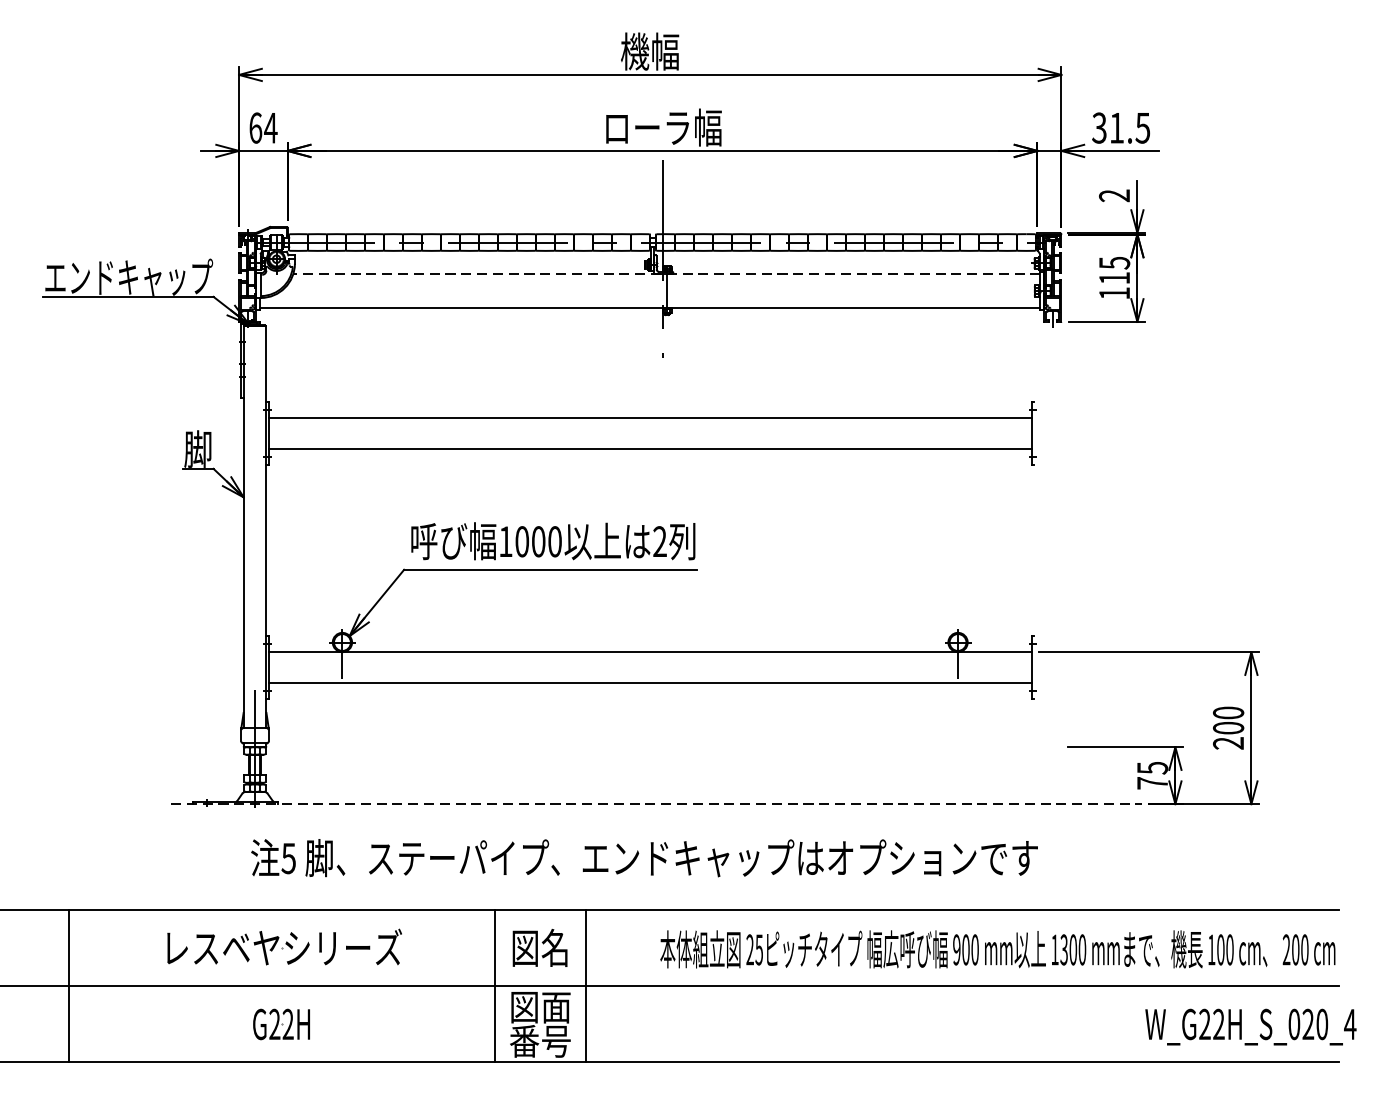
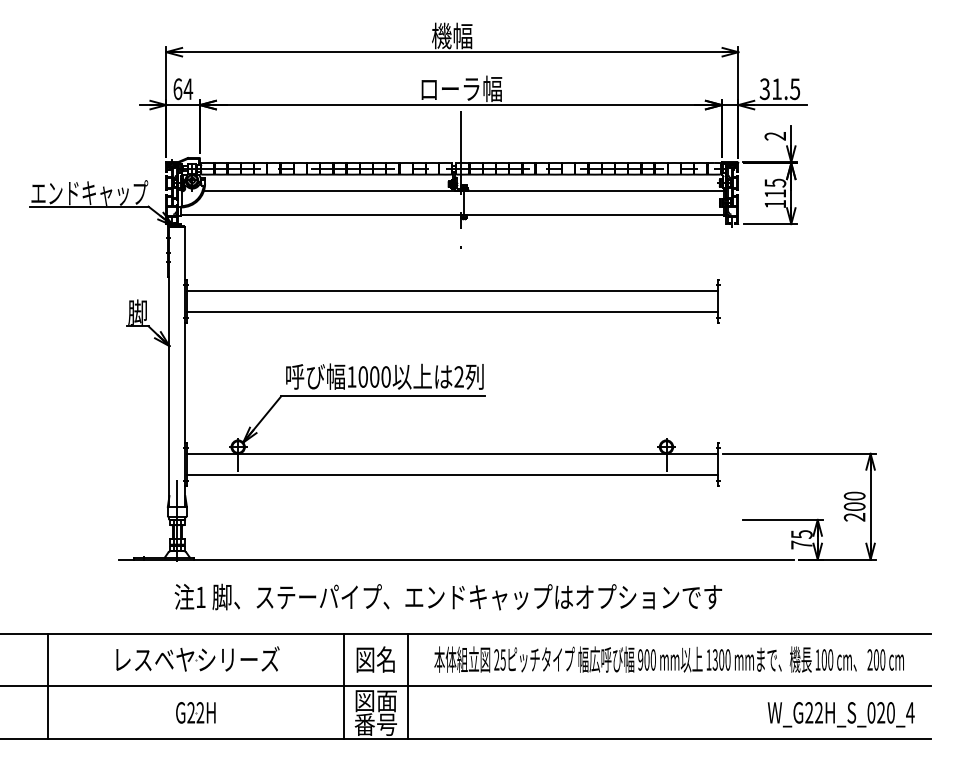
line: (666, 273) -> (463, 190), dashed -> solid
line: (656, 804) -> (456, 559), dashed -> solid
text: (288, 858) -> (200, 597), 5 -> 1
text: (996, 949) -> (668, 659), moved
text: (1249, 1026) -> (840, 714), moved

